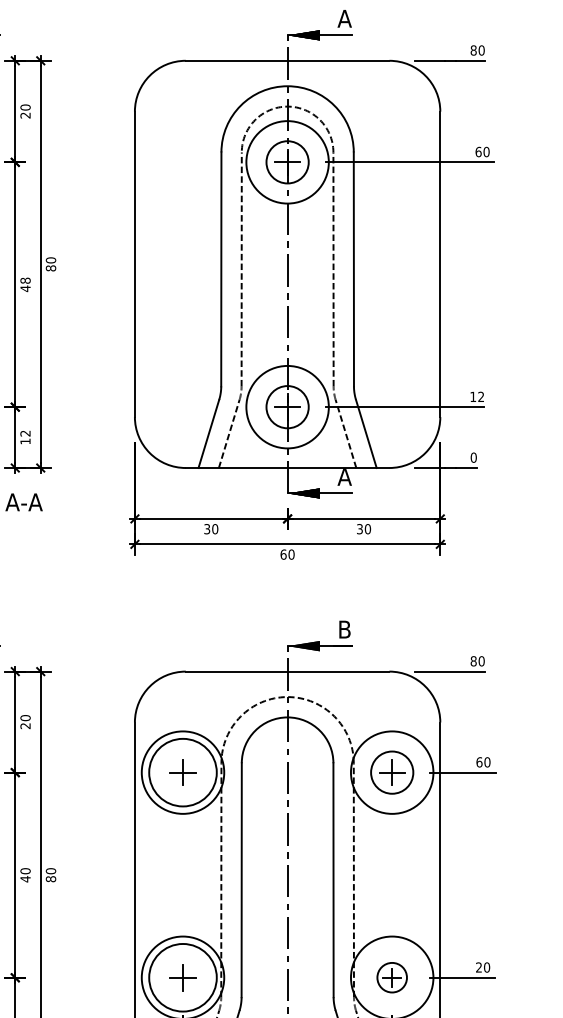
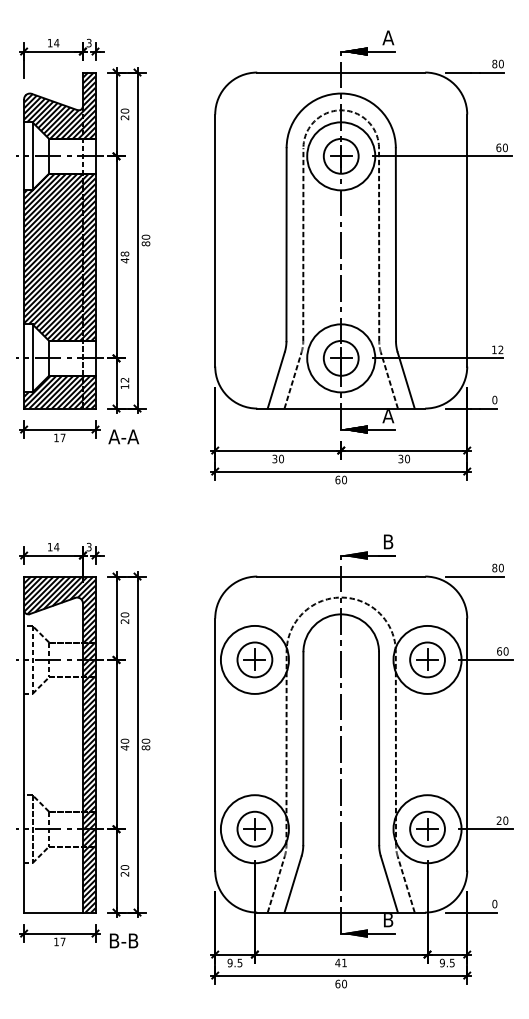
circle: (182, 772) -> (254, 659), size x0.62
circle: (182, 976) -> (254, 828), size x0.62
part: (392, 976) -> (427, 828), size x1.43

